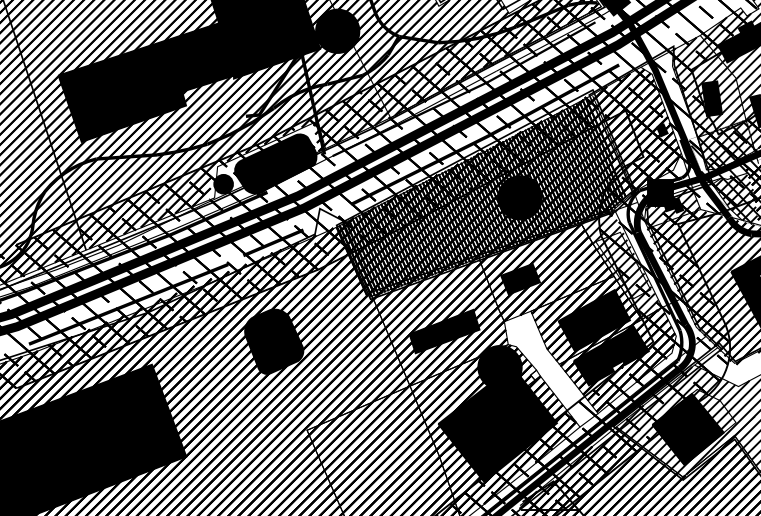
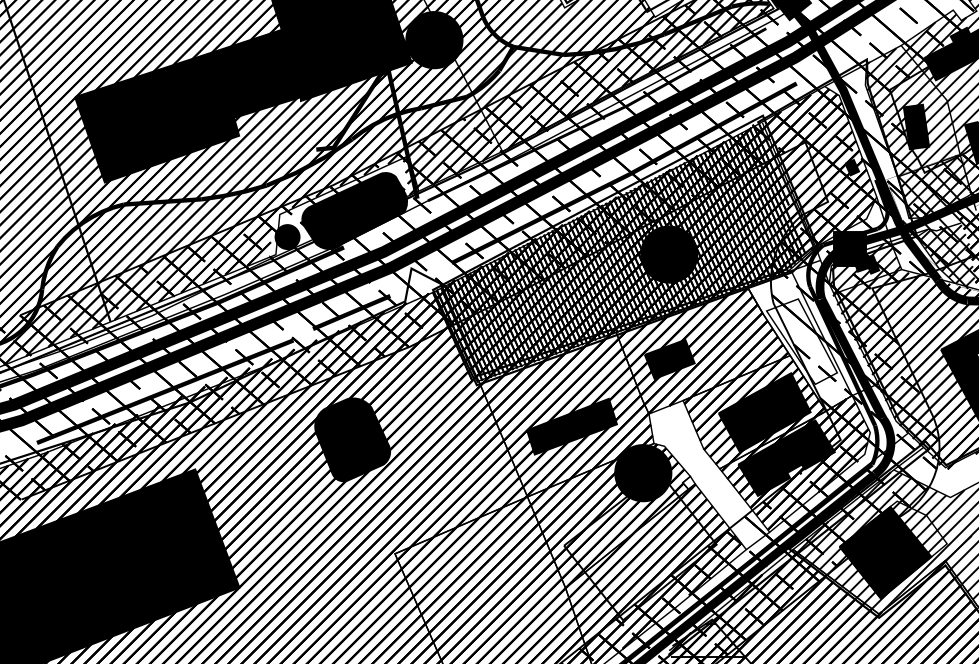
hatch: (622, 265) -> (800, 341), removed
fill: (497, 423) -> (640, 545), removed

